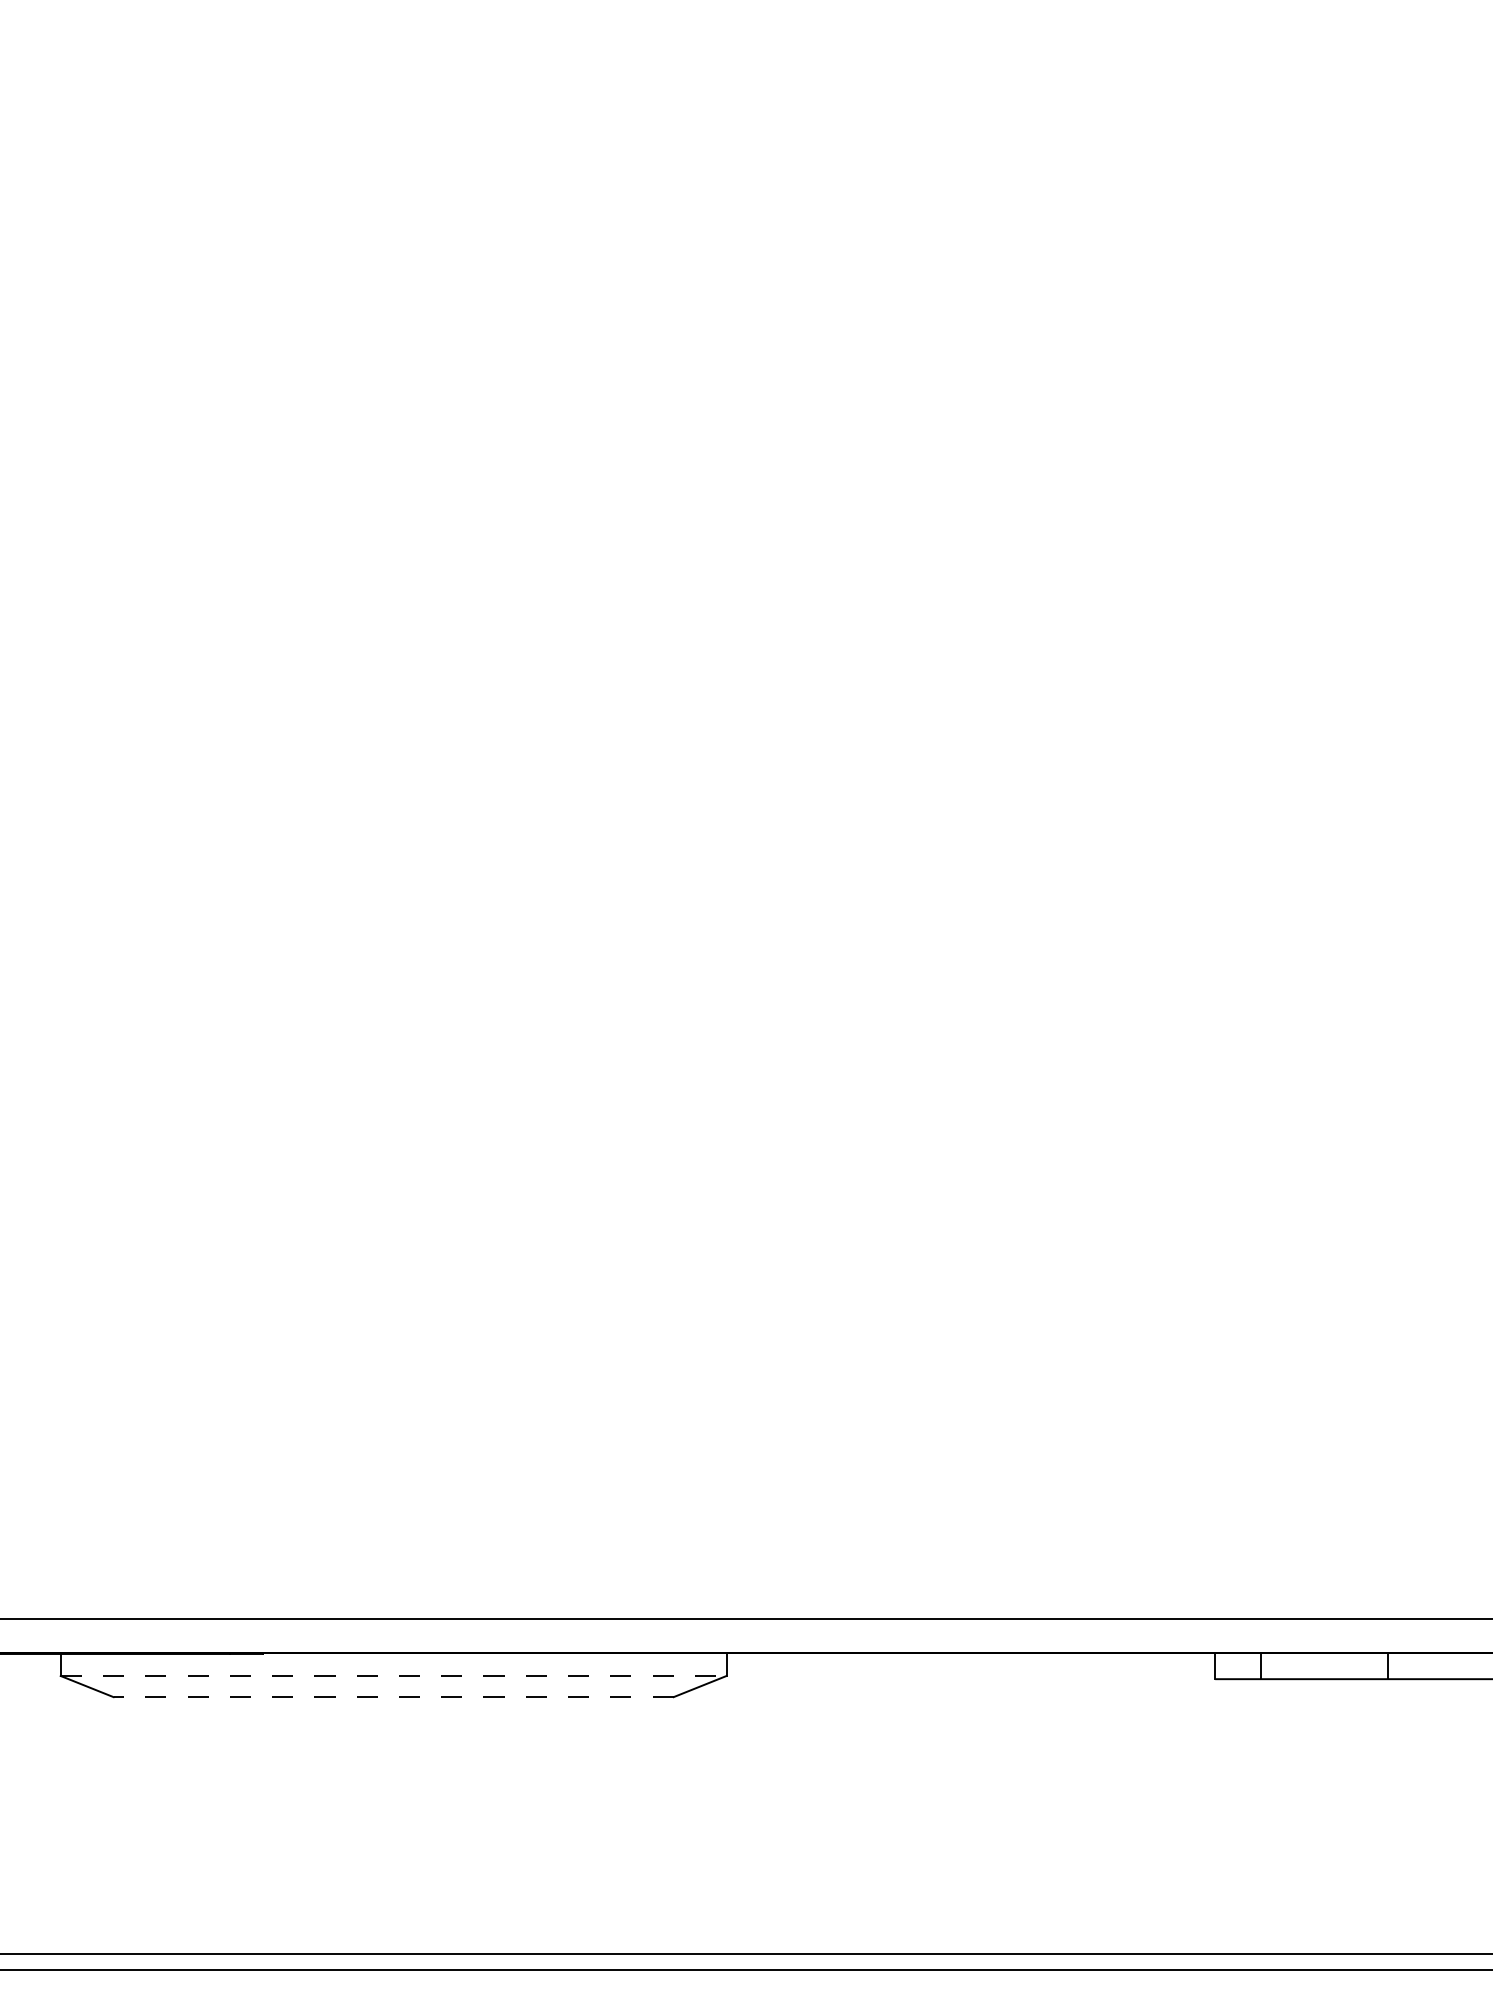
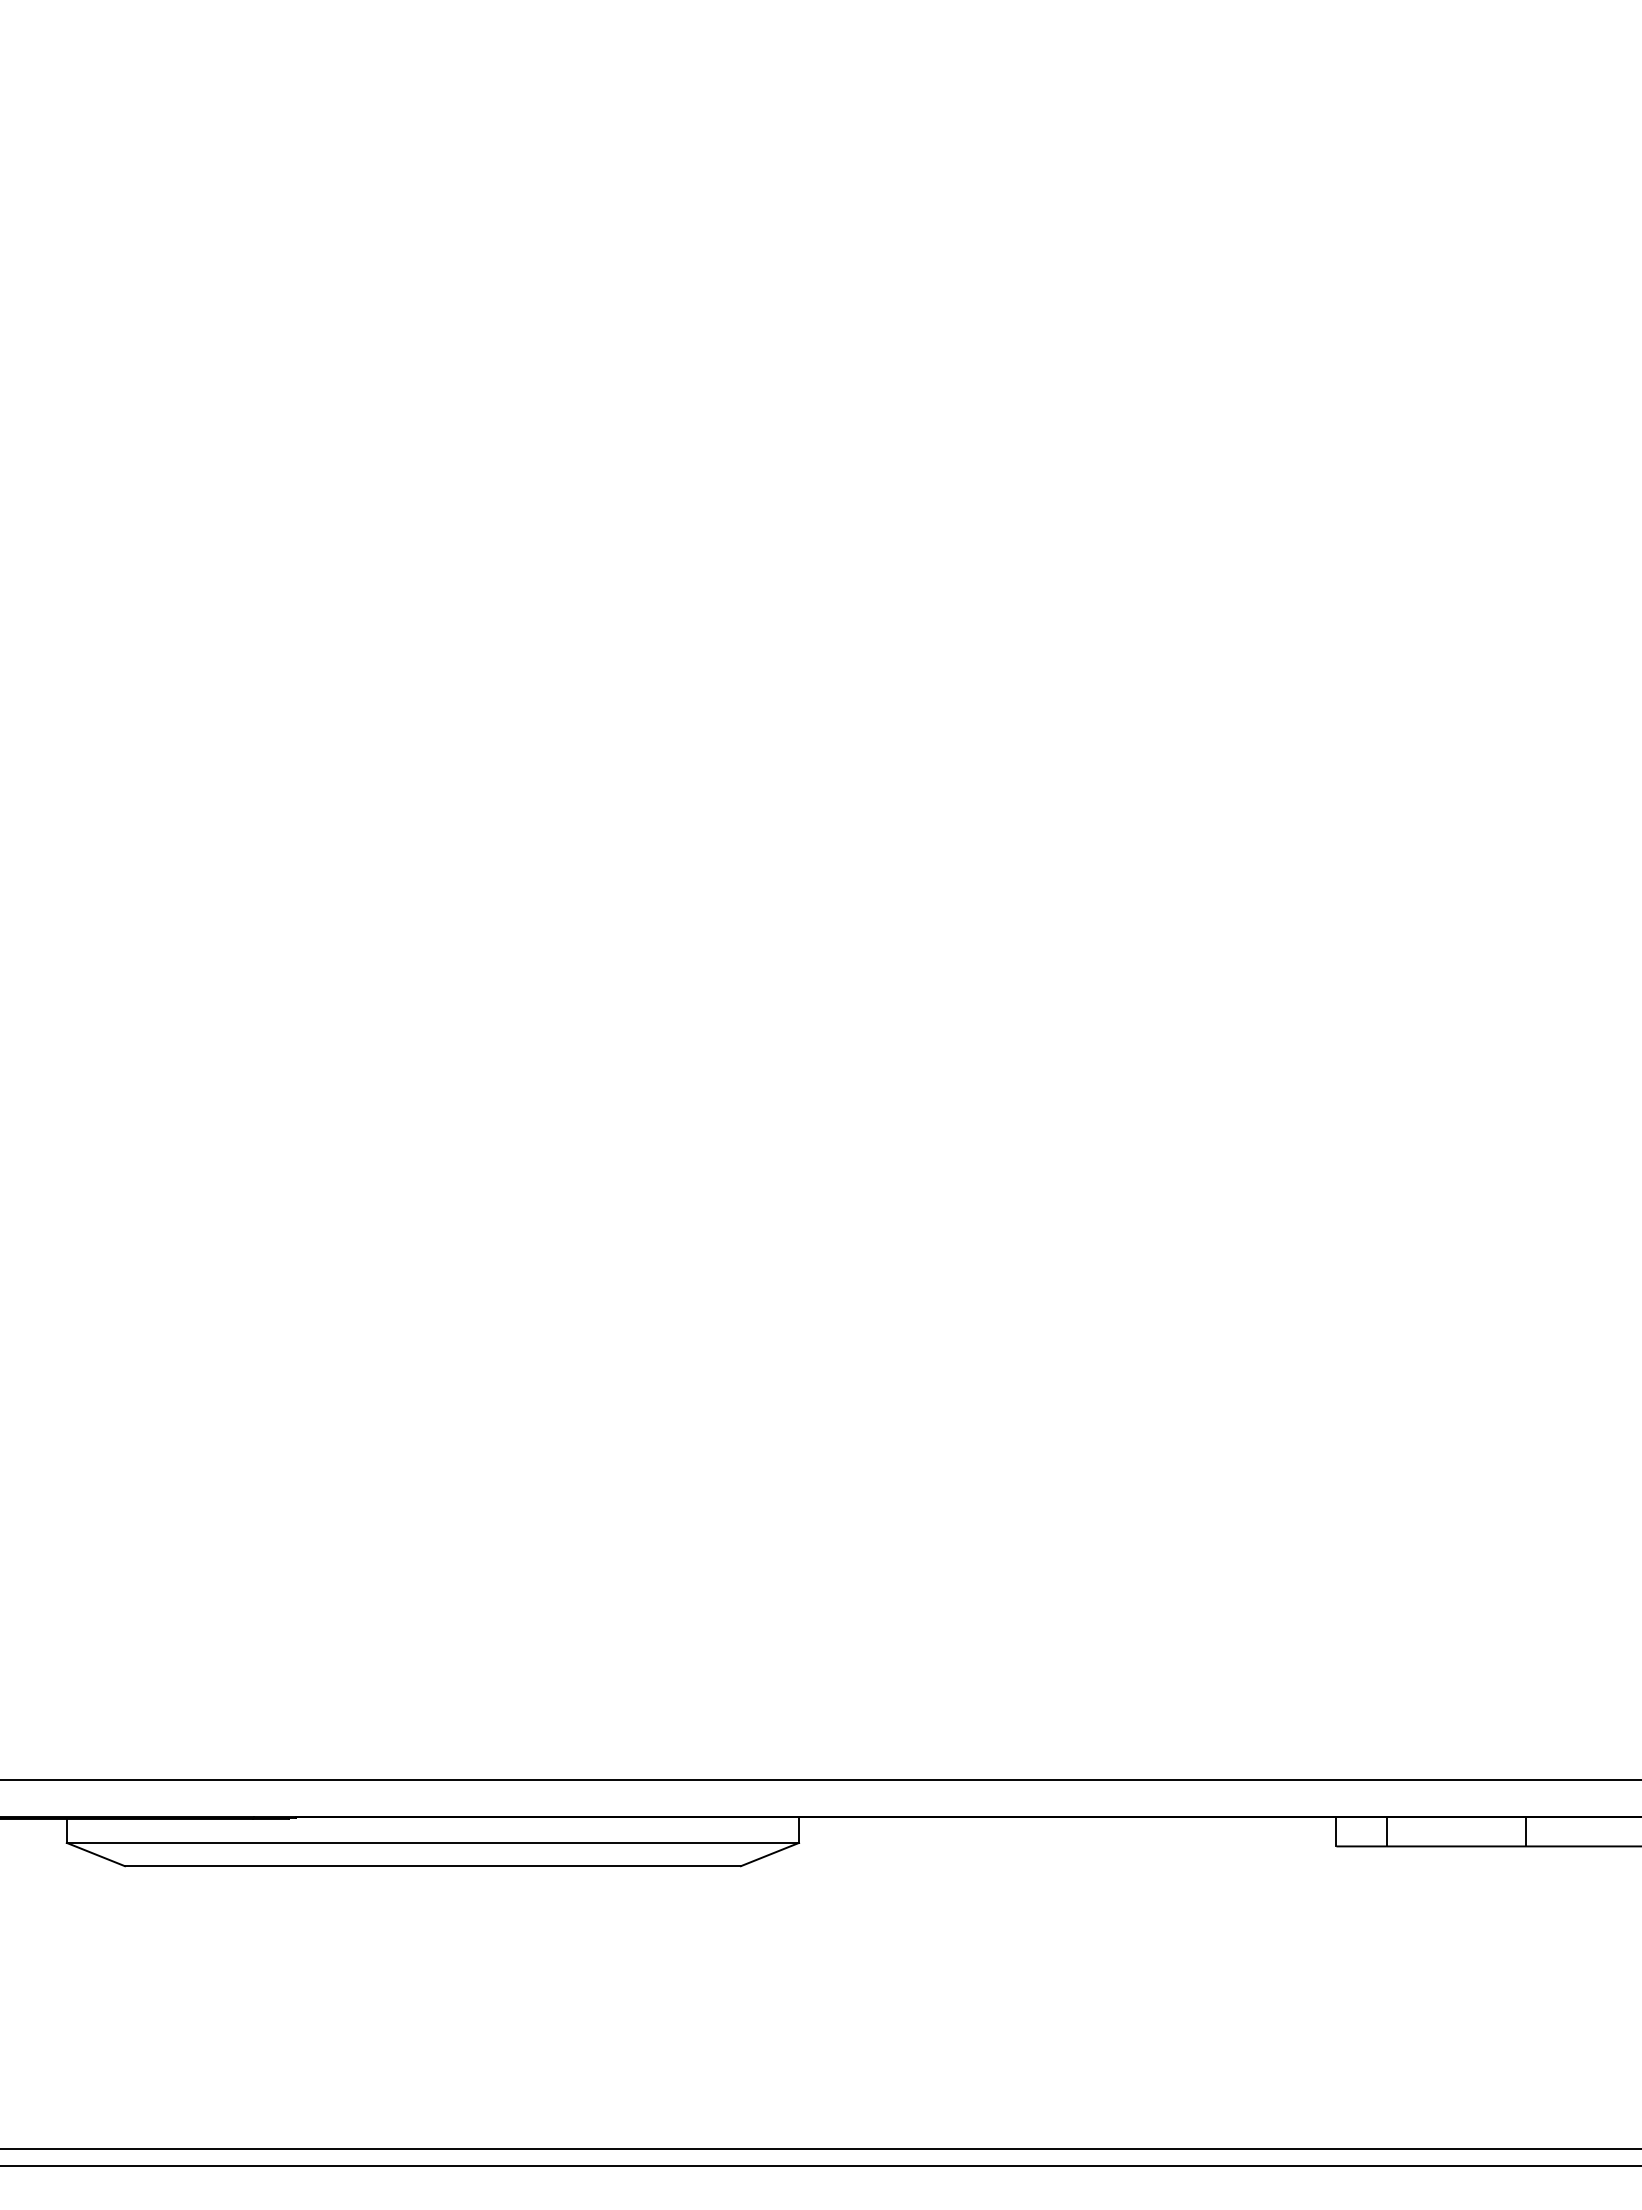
line: (394, 1675) -> (433, 1842), dashed -> solid
line: (393, 1697) -> (432, 1866), dashed -> solid

